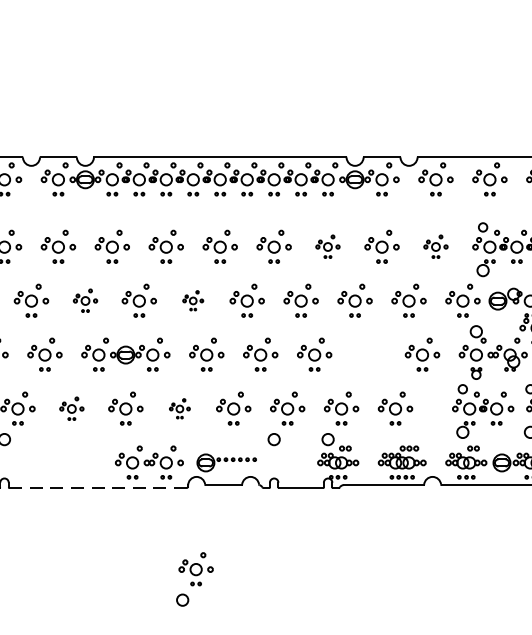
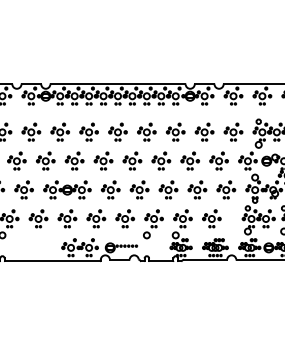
part: (327, 245) -> (175, 131), size x1.43
part: (435, 245) -> (233, 131), size x1.43
part: (84, 299) -> (45, 160), size x1.43
part: (193, 299) -> (103, 160), size x1.67
part: (368, 353) -> (197, 189), added
part: (71, 408) -> (38, 218), size x1.43
part: (180, 408) -> (96, 218), size x1.67
line: (97, 488) -> (52, 261), dashed -> solid
part: (195, 579) -> (104, 310), removed

